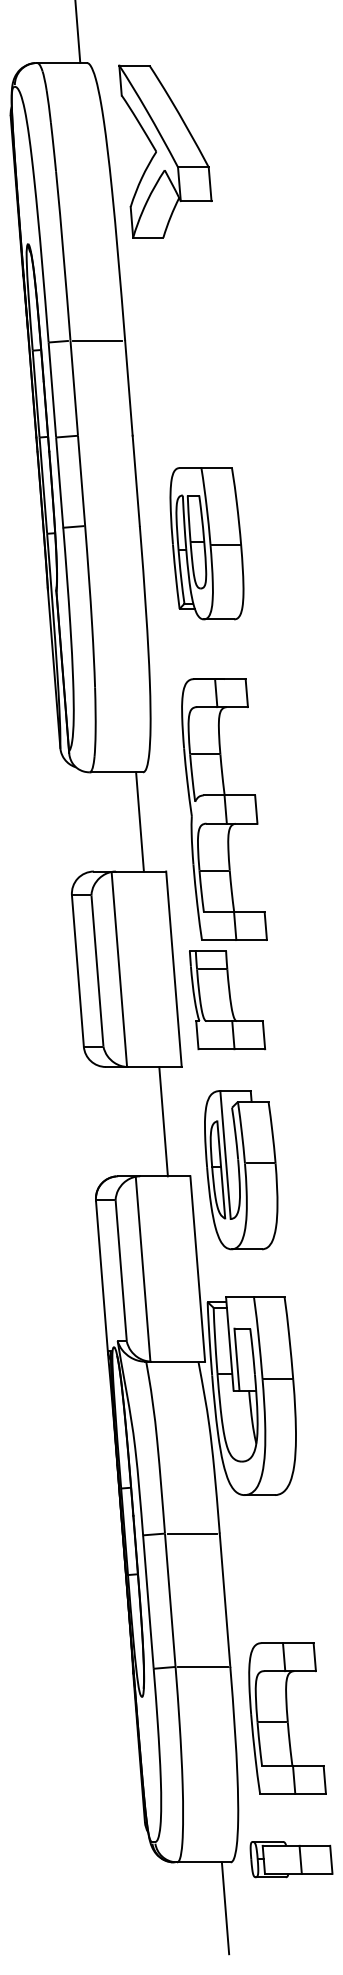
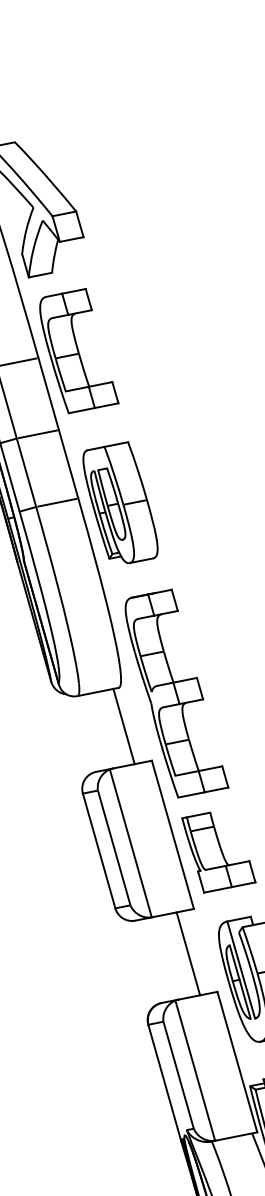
part: (175, 341) -> (77, 350), added
line: (104, 435) -> (37, 434), added
line: (112, 526) -> (57, 503), added
part: (206, 543) -> (120, 504), moved
part: (224, 809) -> (175, 693), moved

